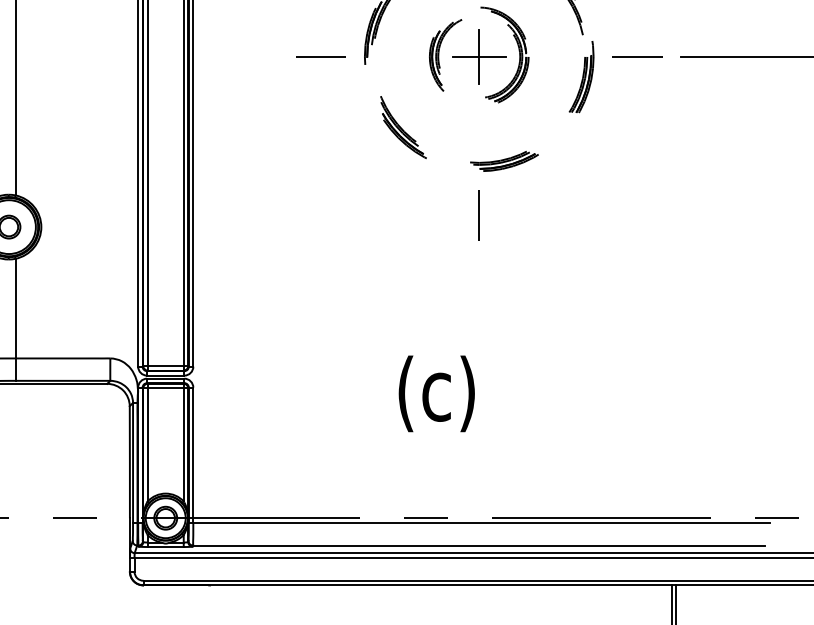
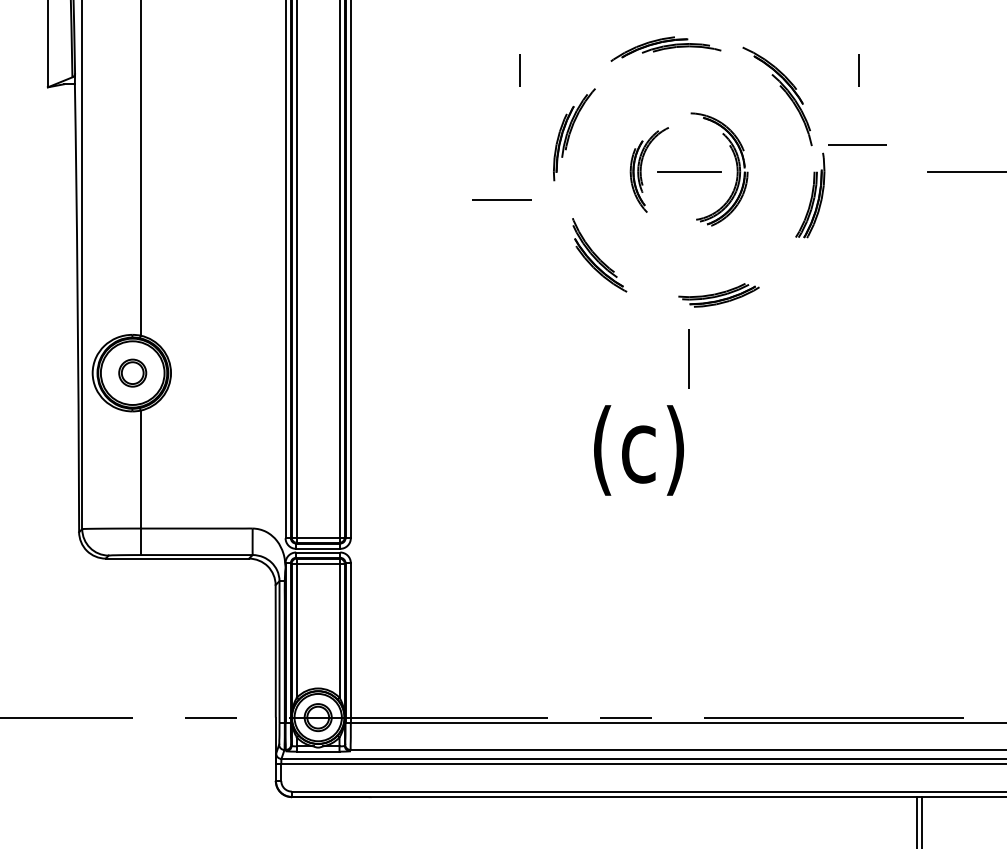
line: (320, 56) -> (501, 199), moved
line: (479, 56) -> (689, 171), removed
line: (637, 56) -> (857, 144), moved
text: (436, 393) -> (638, 450), moved

